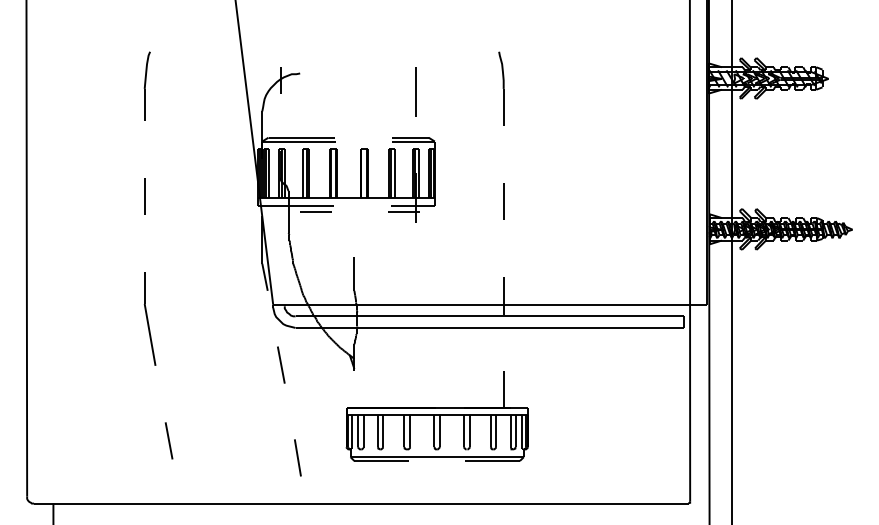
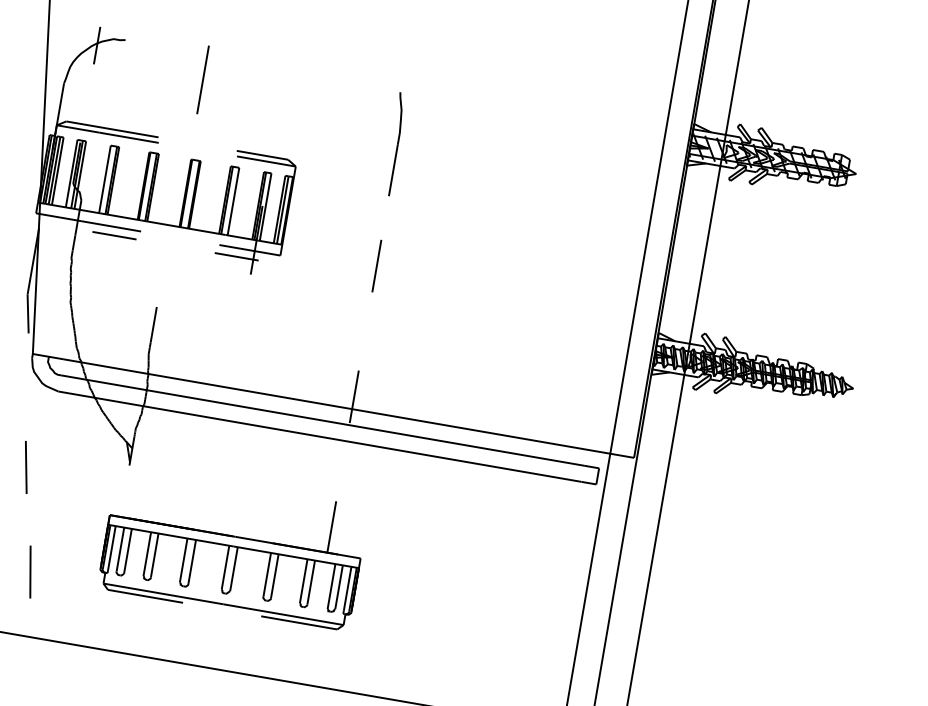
part: (501, 88) -> (394, 143), moved
line: (415, 91) -> (202, 78), moved
line: (281, 364) -> (26, 466), moved

